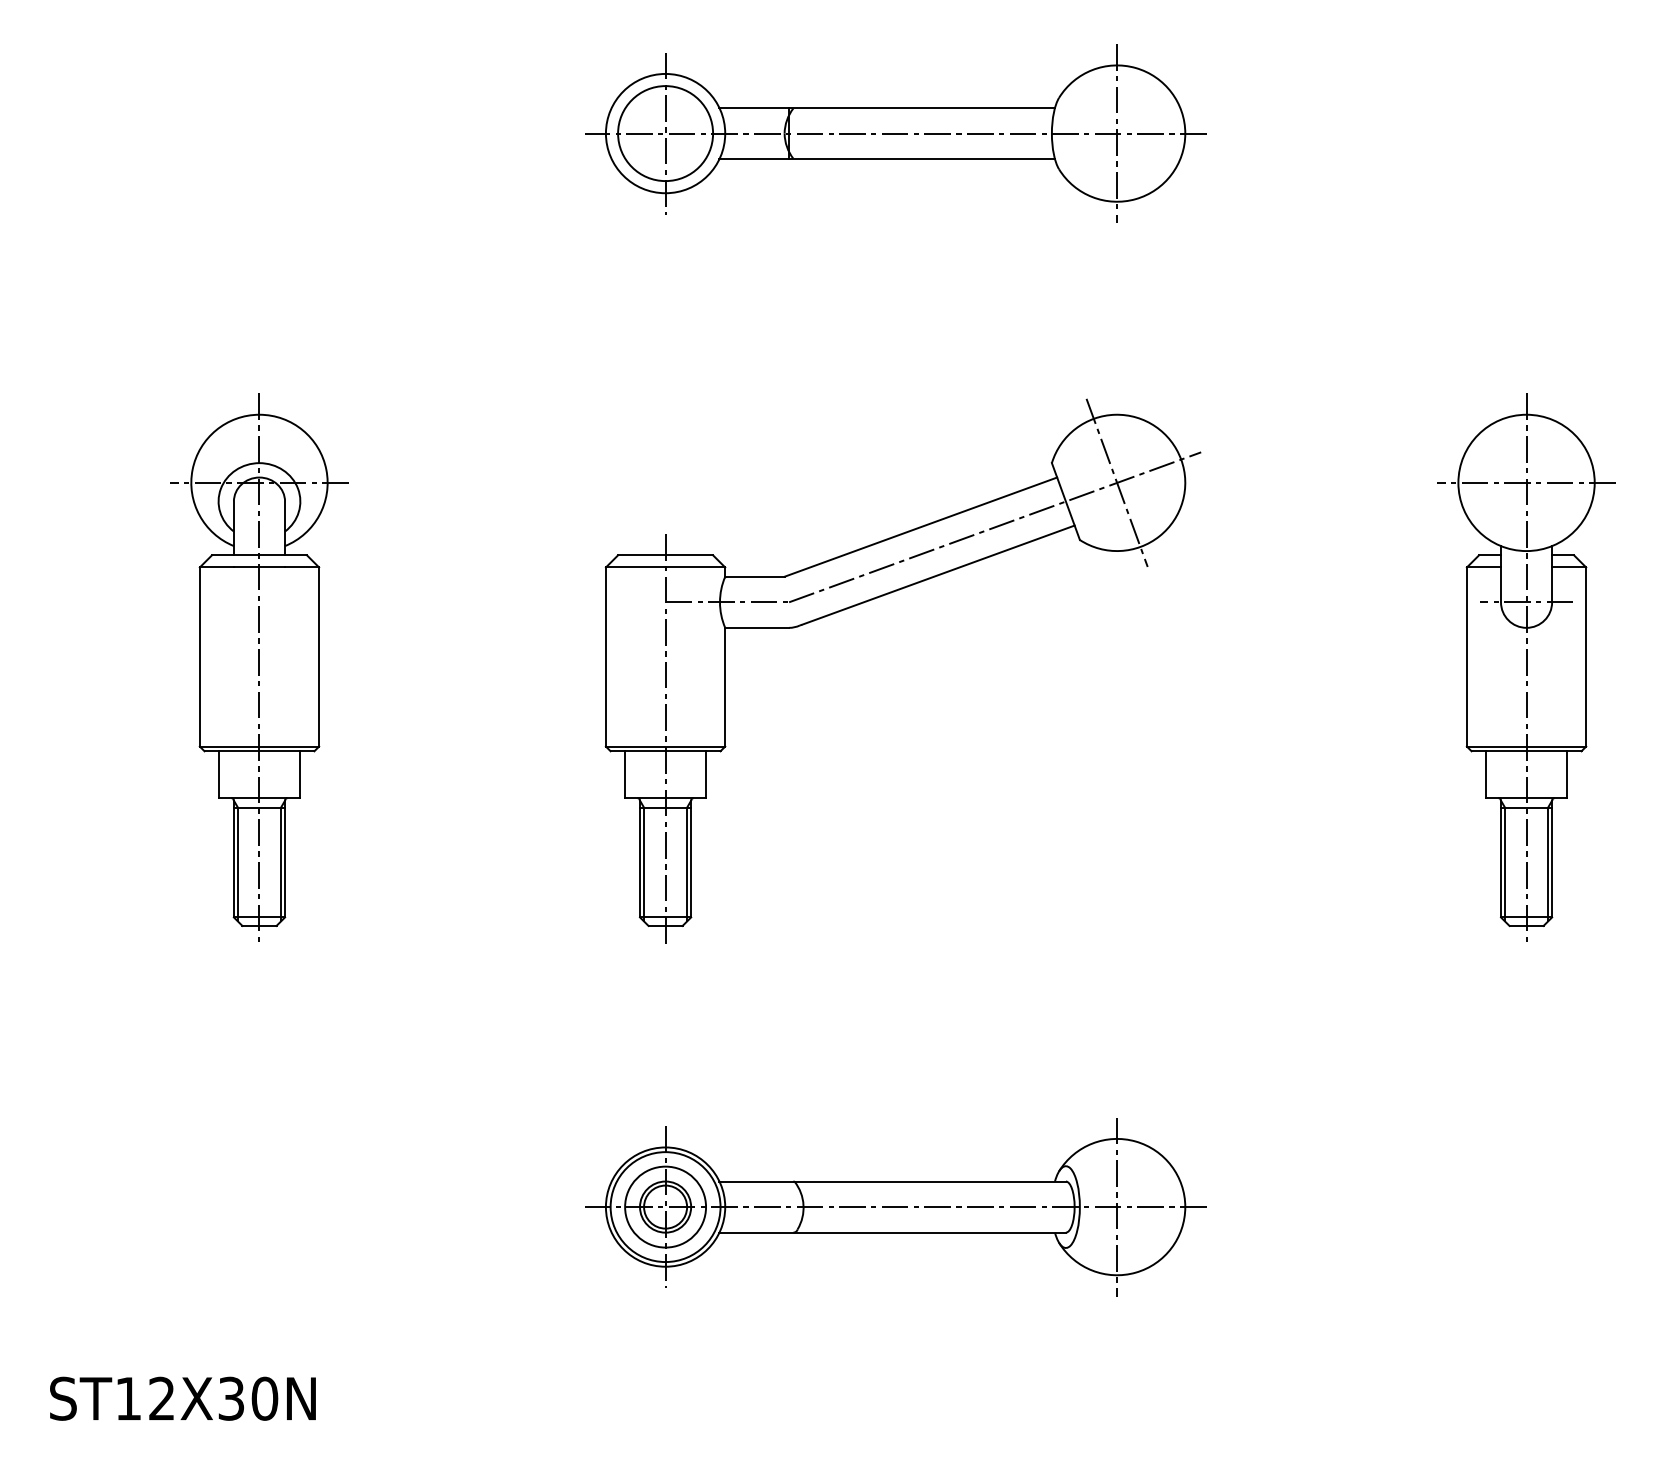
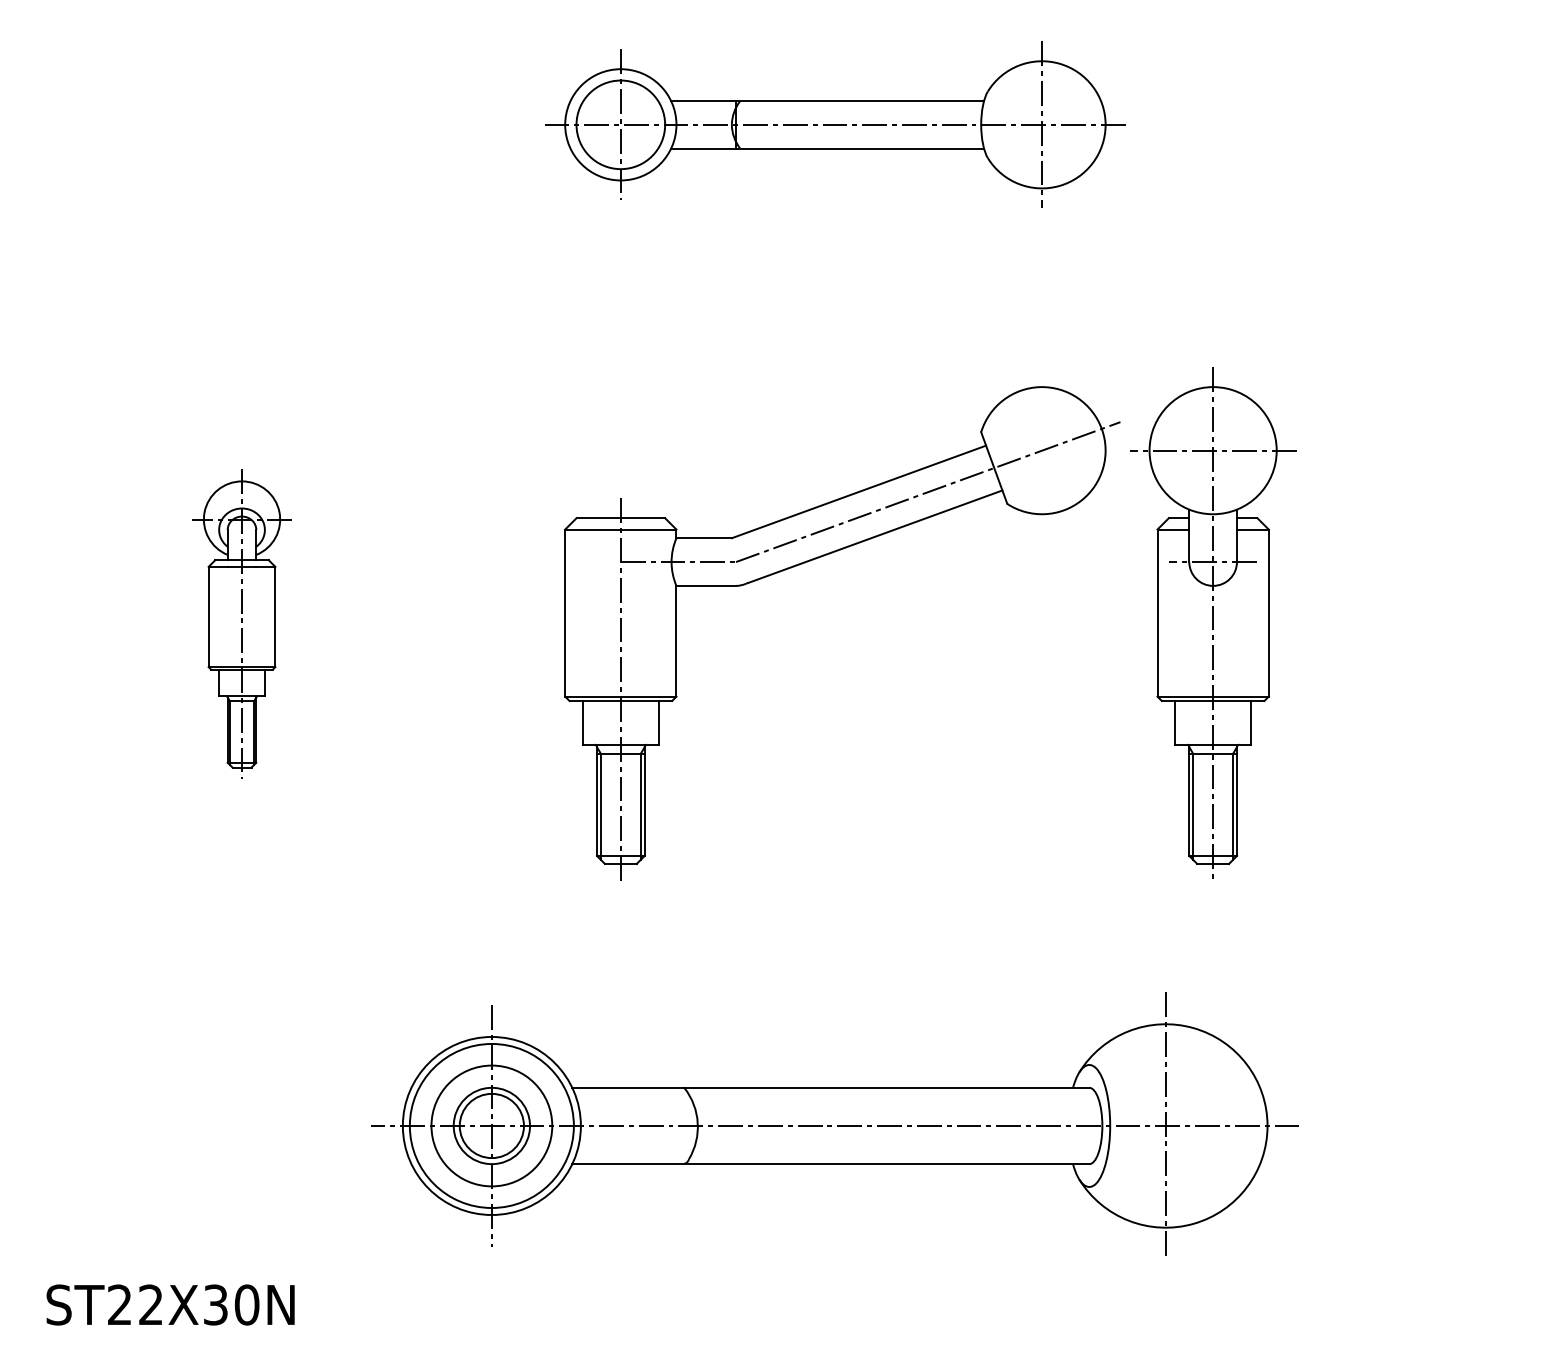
line: (1116, 482) -> (1041, 450), removed
part: (259, 667) -> (242, 622), size x0.6
part: (1526, 667) -> (1213, 622), moved
part: (895, 1207) -> (835, 1126), size x1.6
text: (127, 1398) -> (118, 1304), ST12X30N -> ST22X30N

